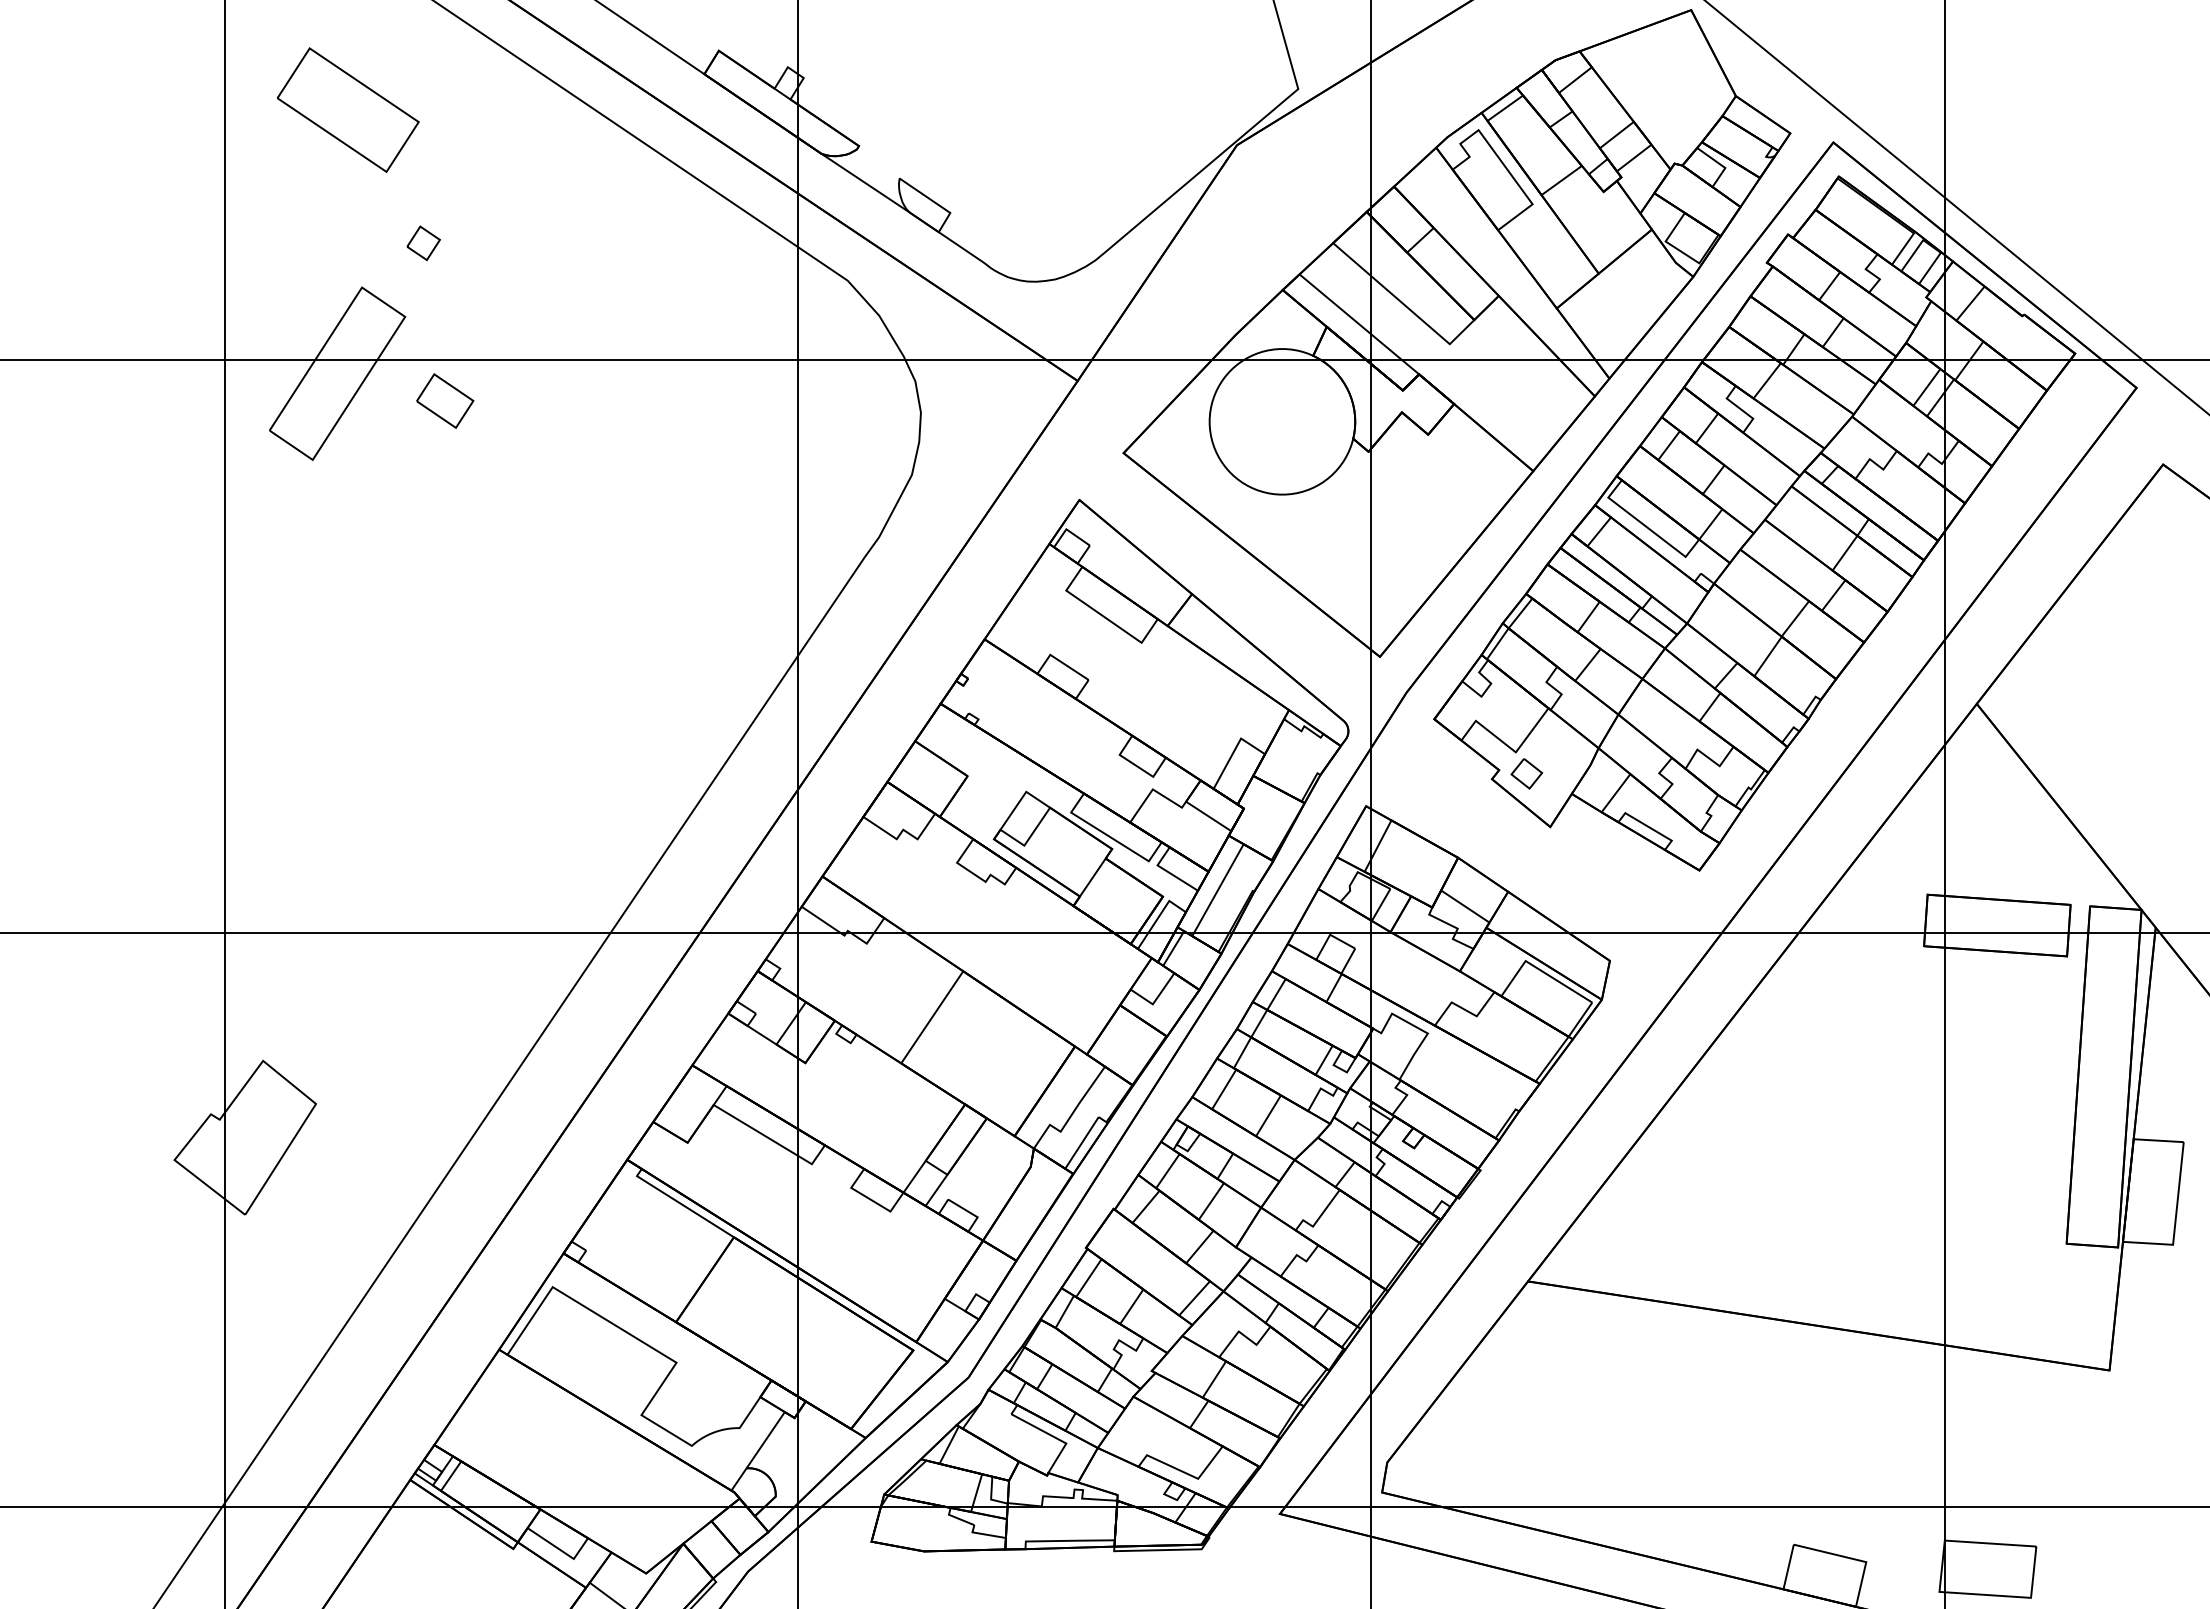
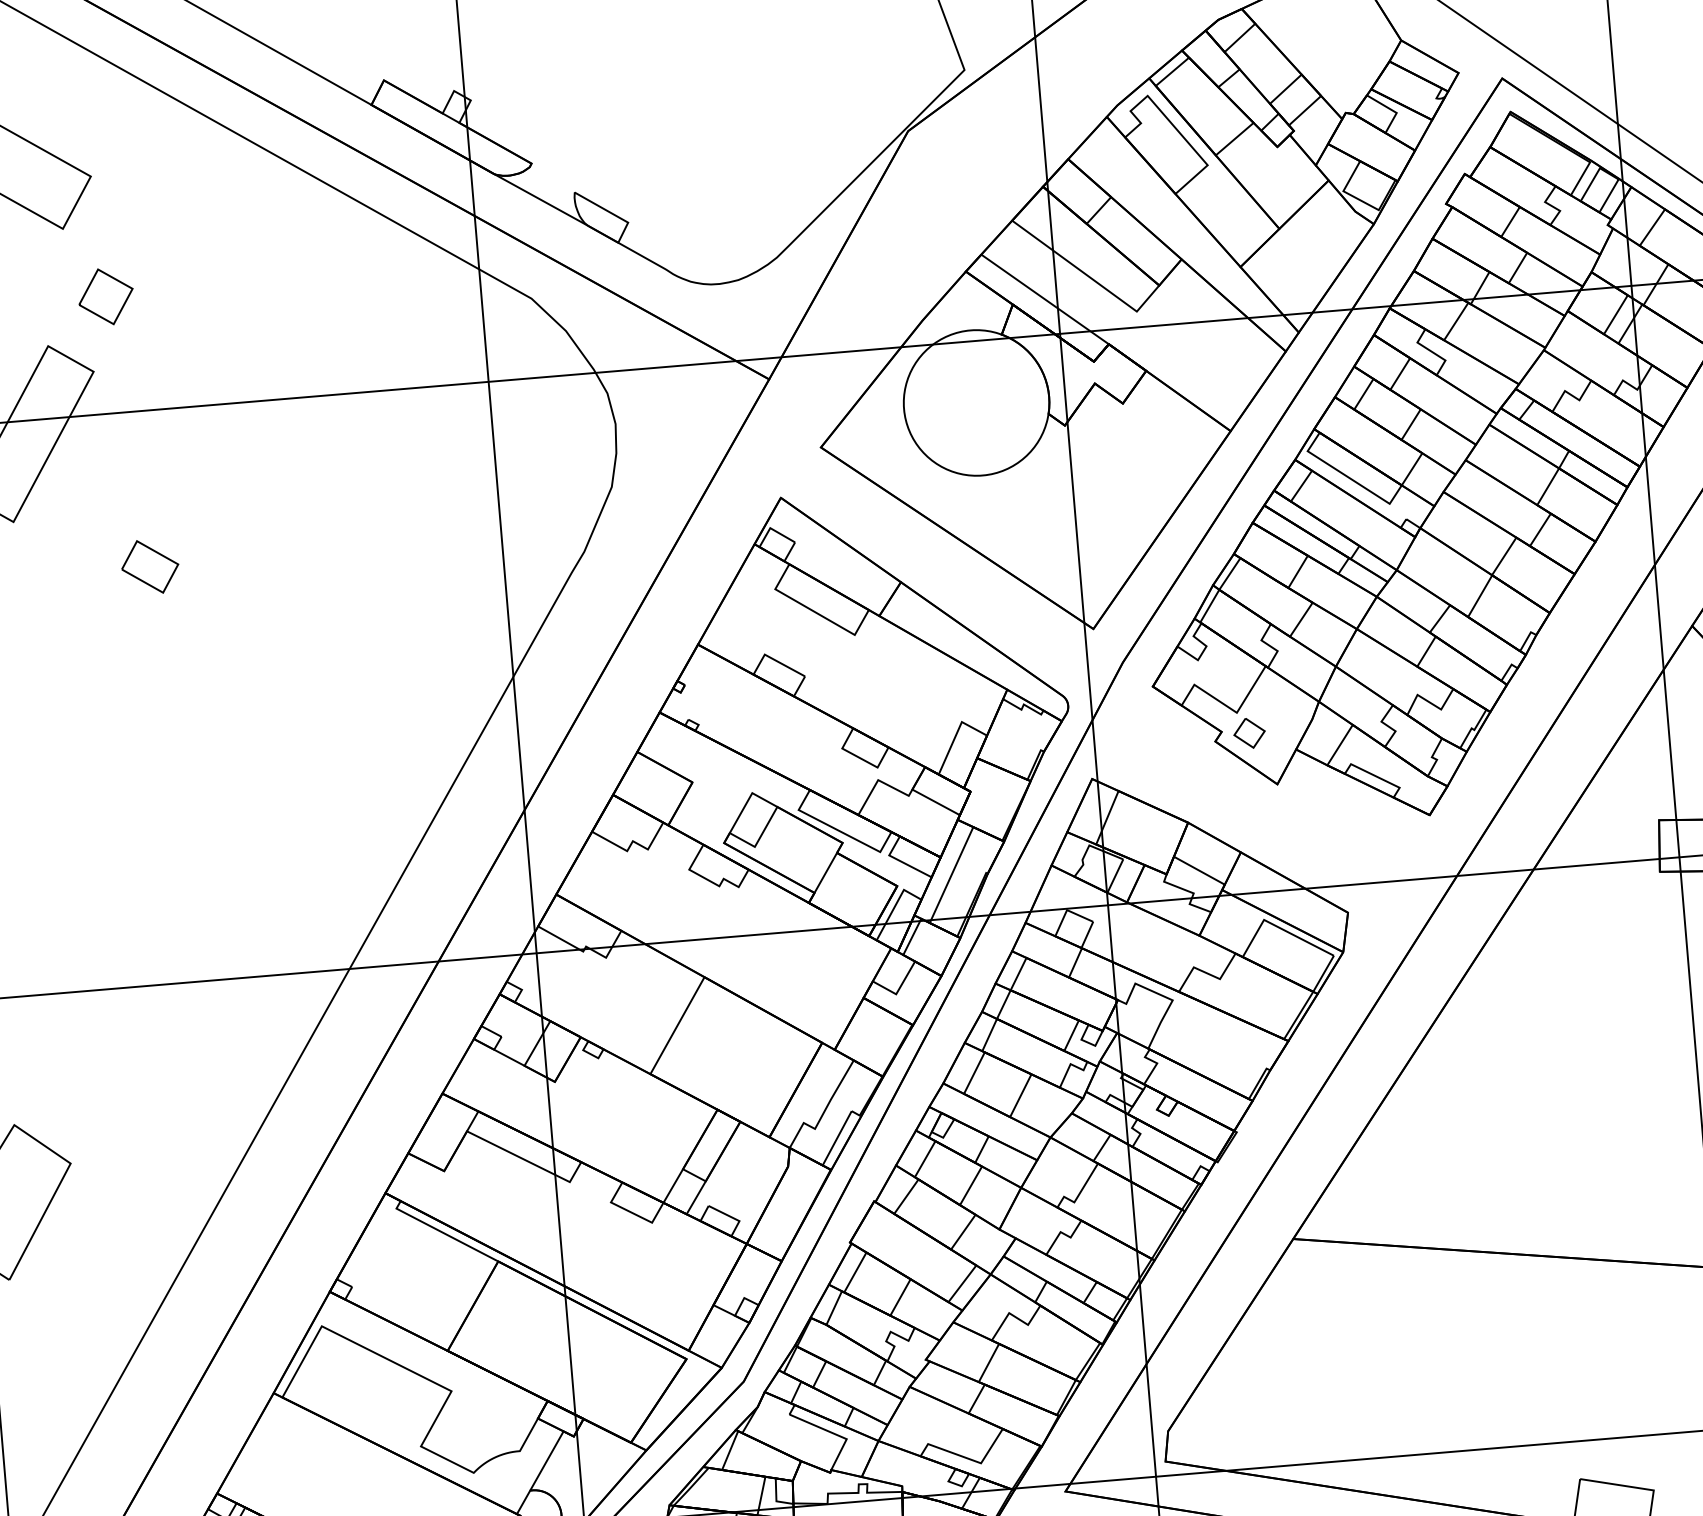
part: (423, 243) -> (105, 297), size x1.67
part: (445, 400) -> (150, 566), moved

